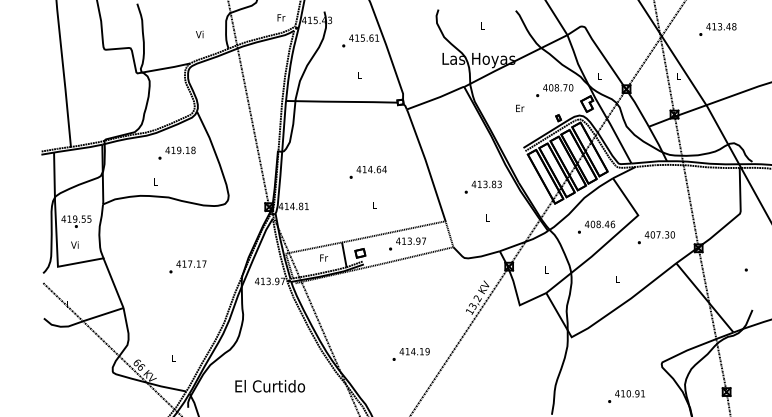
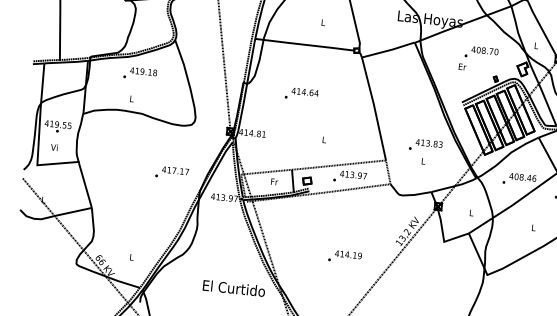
text: (554, 90) -> (481, 52), moved
text: (176, 152) -> (139, 73), moved
text: (367, 171) -> (301, 93), moved
text: (482, 186) -> (425, 144), moved
text: (187, 266) -> (171, 172), moved
text: (410, 354) -> (344, 256), moved
text: (269, 386) -> (233, 288), moved

